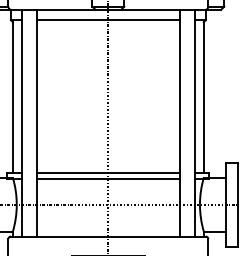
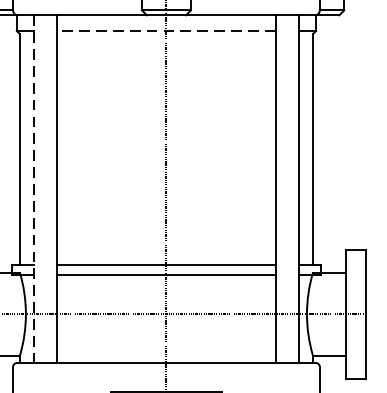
line: (107, 20) -> (165, 31), solid -> dashed
line: (21, 123) -> (33, 189), solid -> dashed

